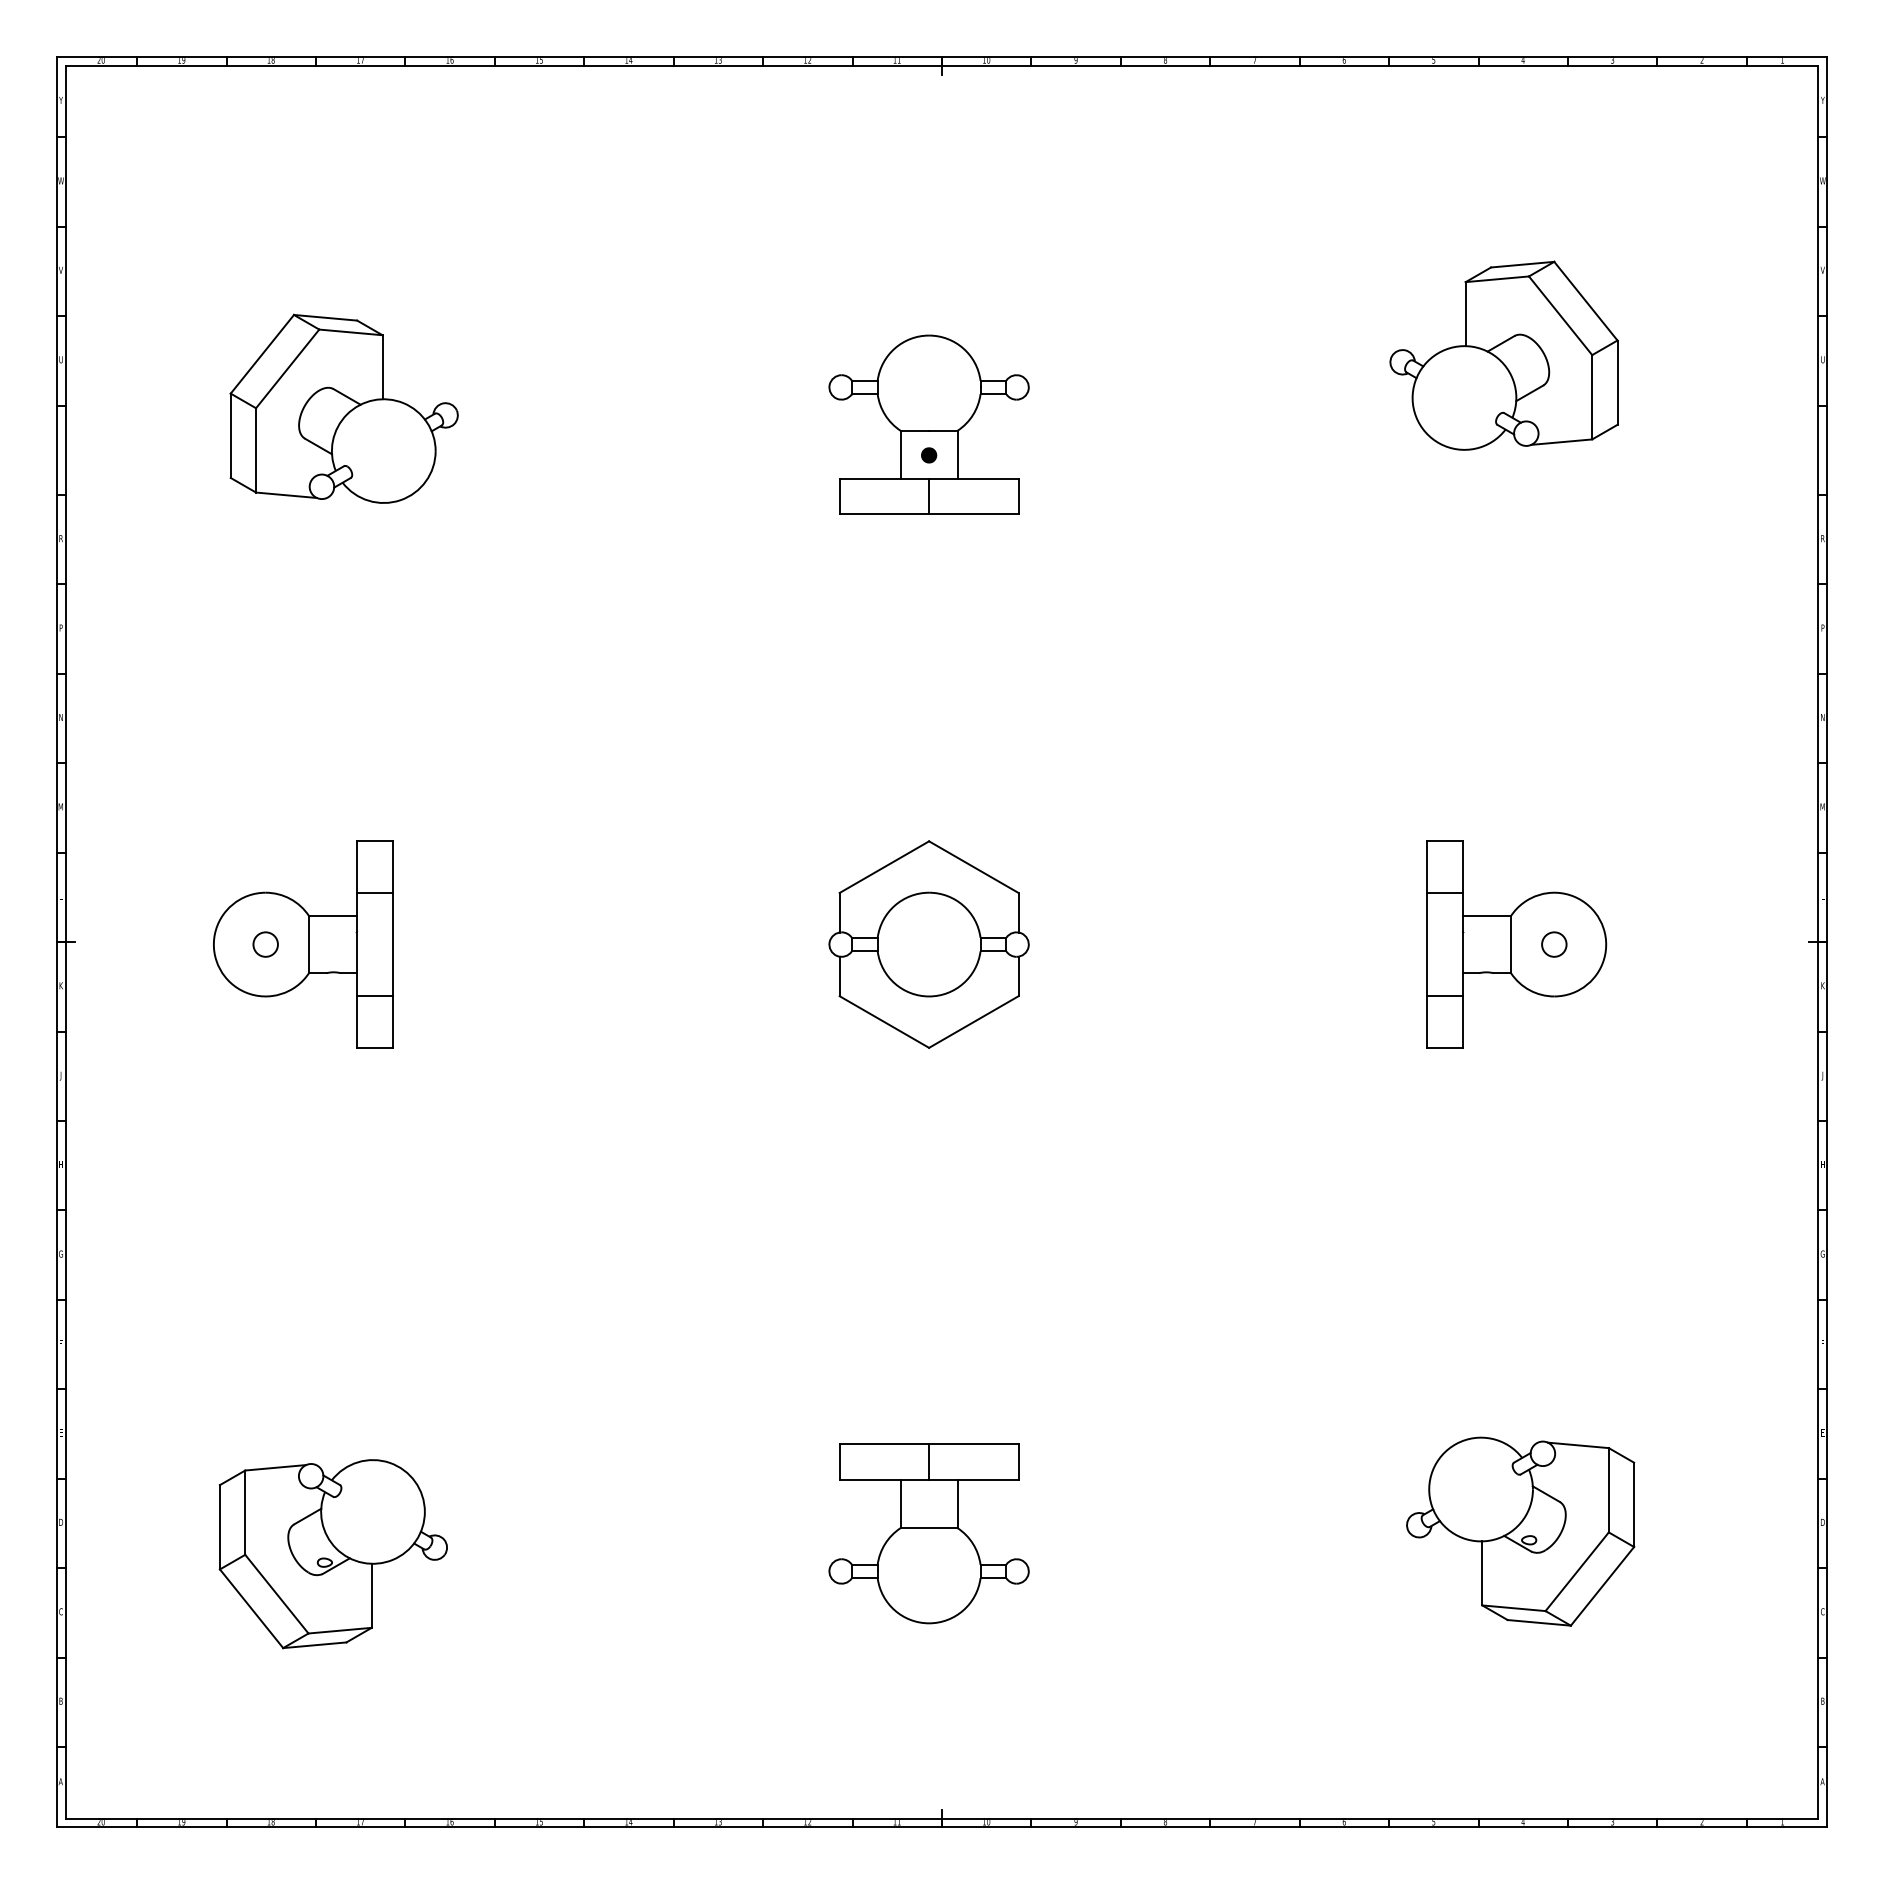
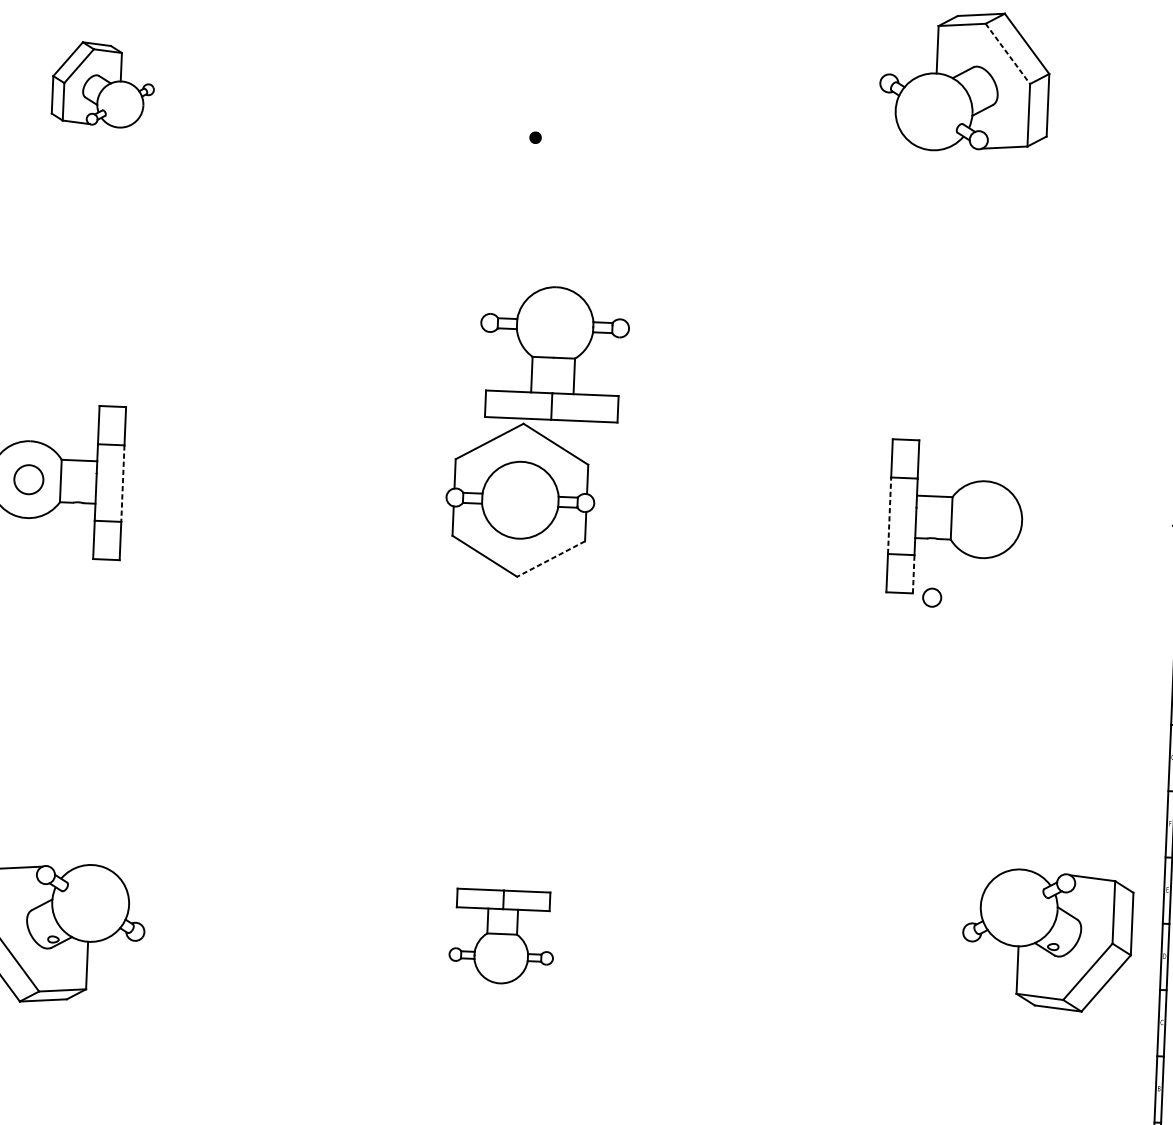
line: (1560, 316) -> (1007, 54), solid -> dashed
part: (343, 408) -> (103, 84), size x0.6
part: (928, 424) -> (553, 353), moved
circle: (265, 944) -> (28, 479), size x1.6
line: (392, 944) -> (122, 483), solid -> dashed
line: (1427, 944) -> (889, 515), solid -> dashed
circle: (1554, 944) -> (932, 597), moved
line: (973, 1022) -> (550, 559), solid -> dashed
line: (1463, 1022) -> (913, 574), solid -> dashed
part: (1520, 1531) -> (1047, 940), moved
part: (928, 1533) -> (501, 936), size x0.7

